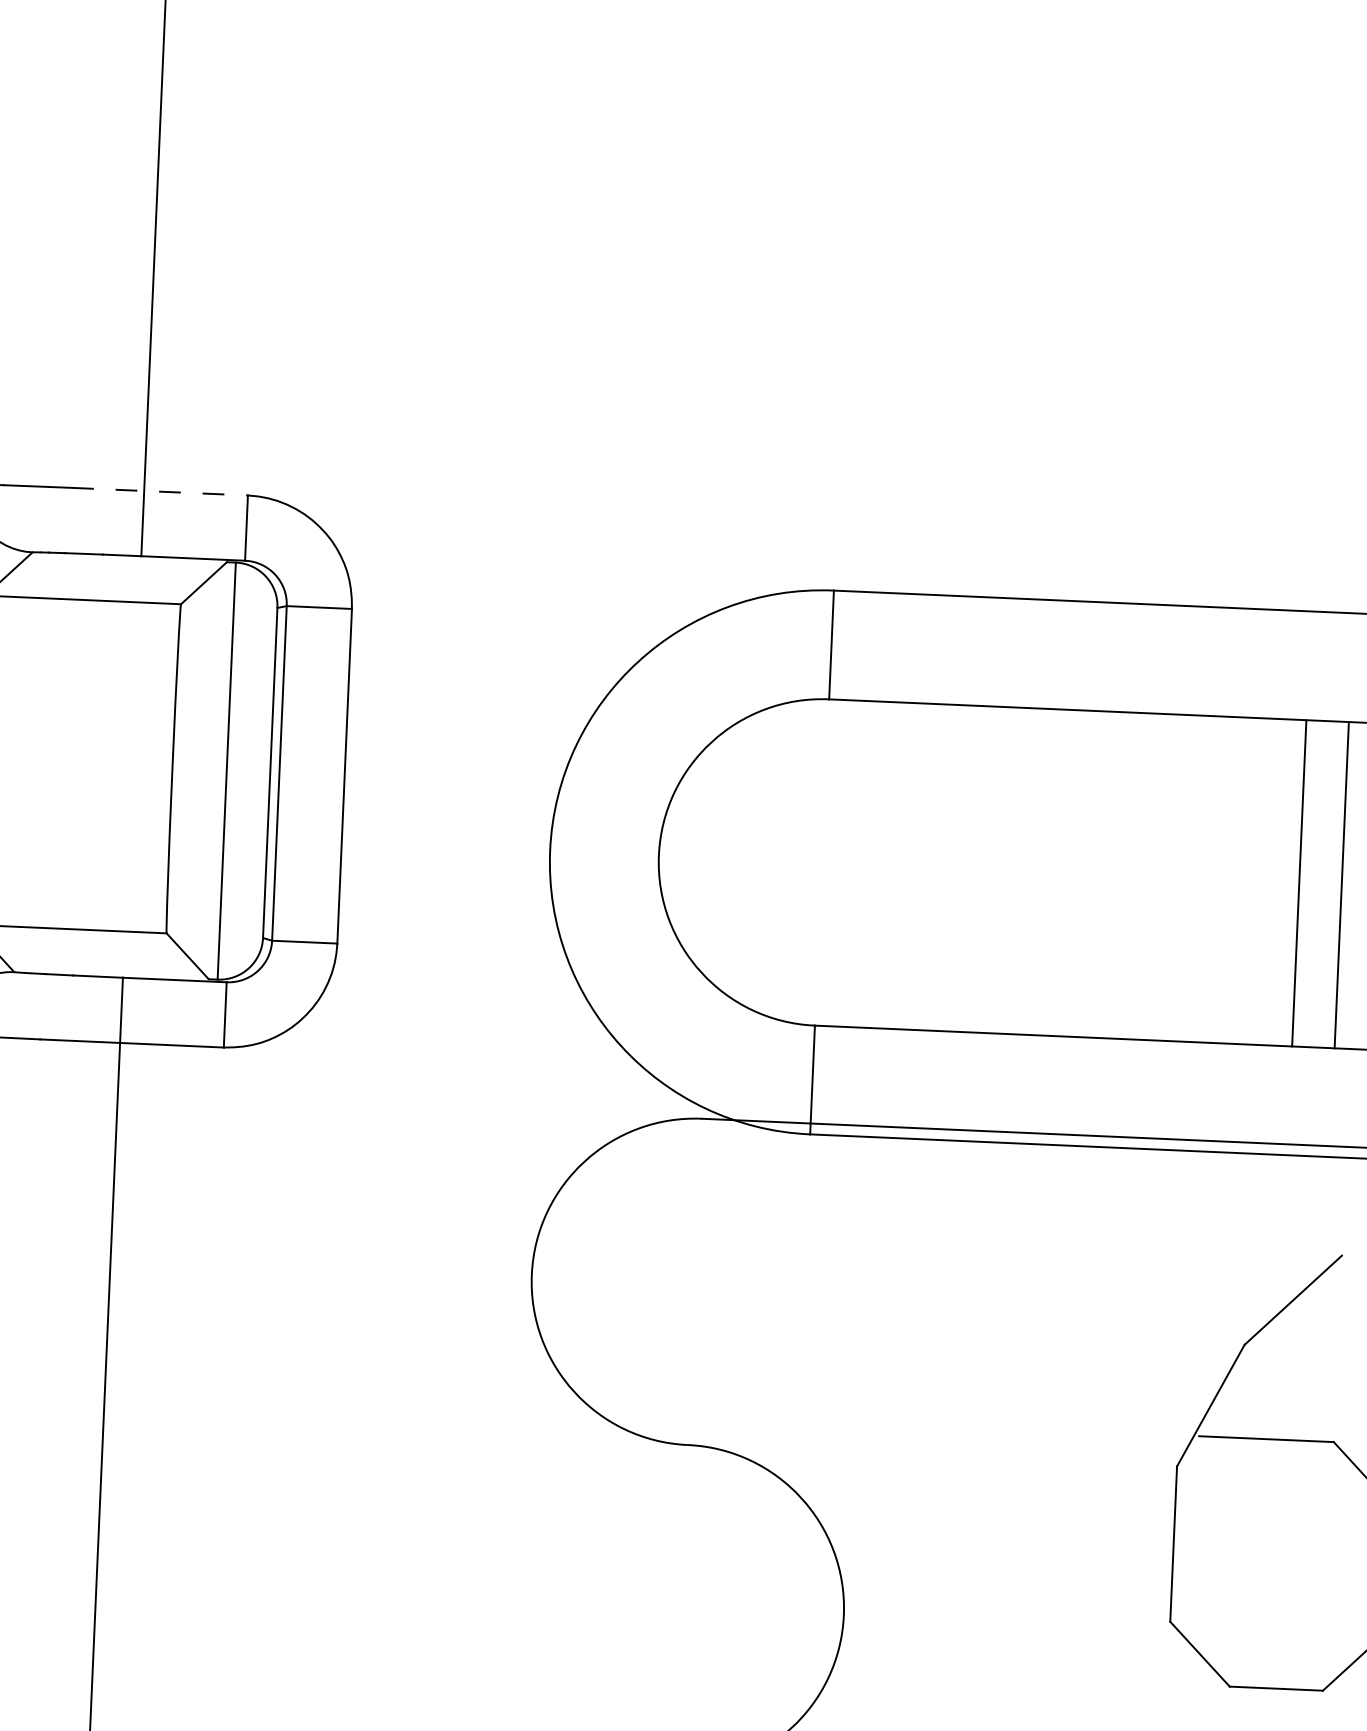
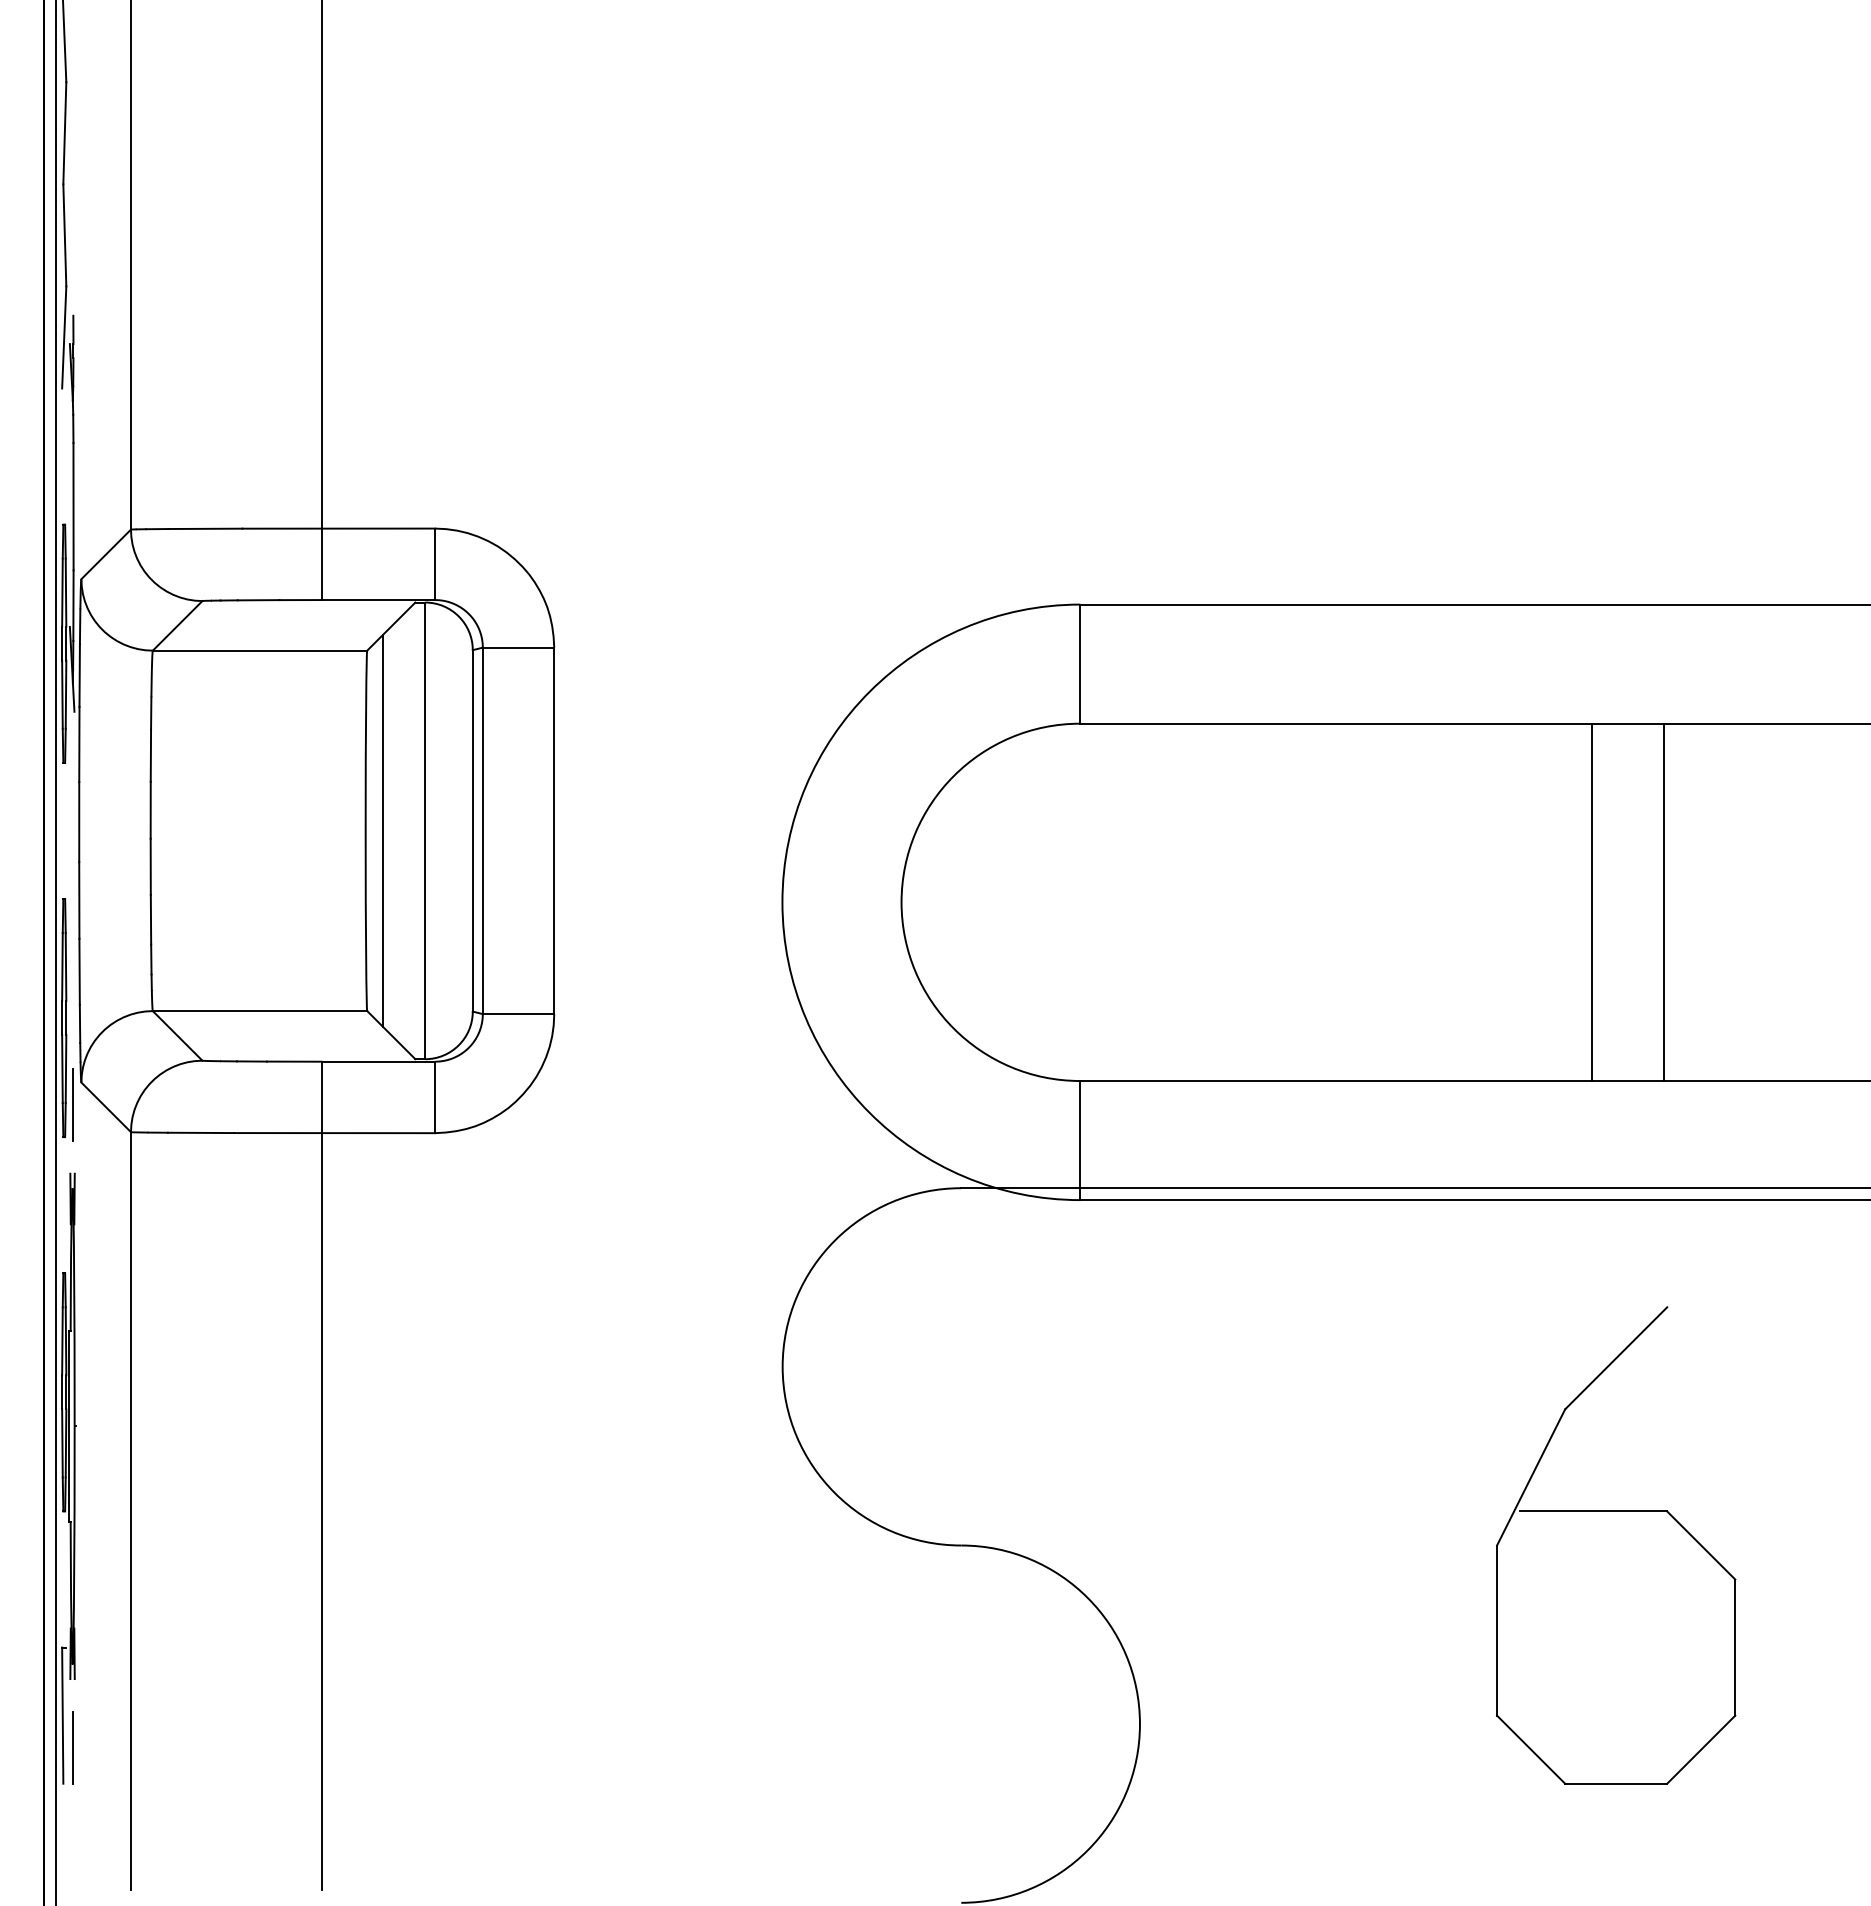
line: (160, 491) -> (339, 528), dashed -> solid
line: (187, 769) -> (382, 830), added
line: (1298, 883) -> (1663, 902), moved
line: (1341, 885) -> (1592, 902), moved

